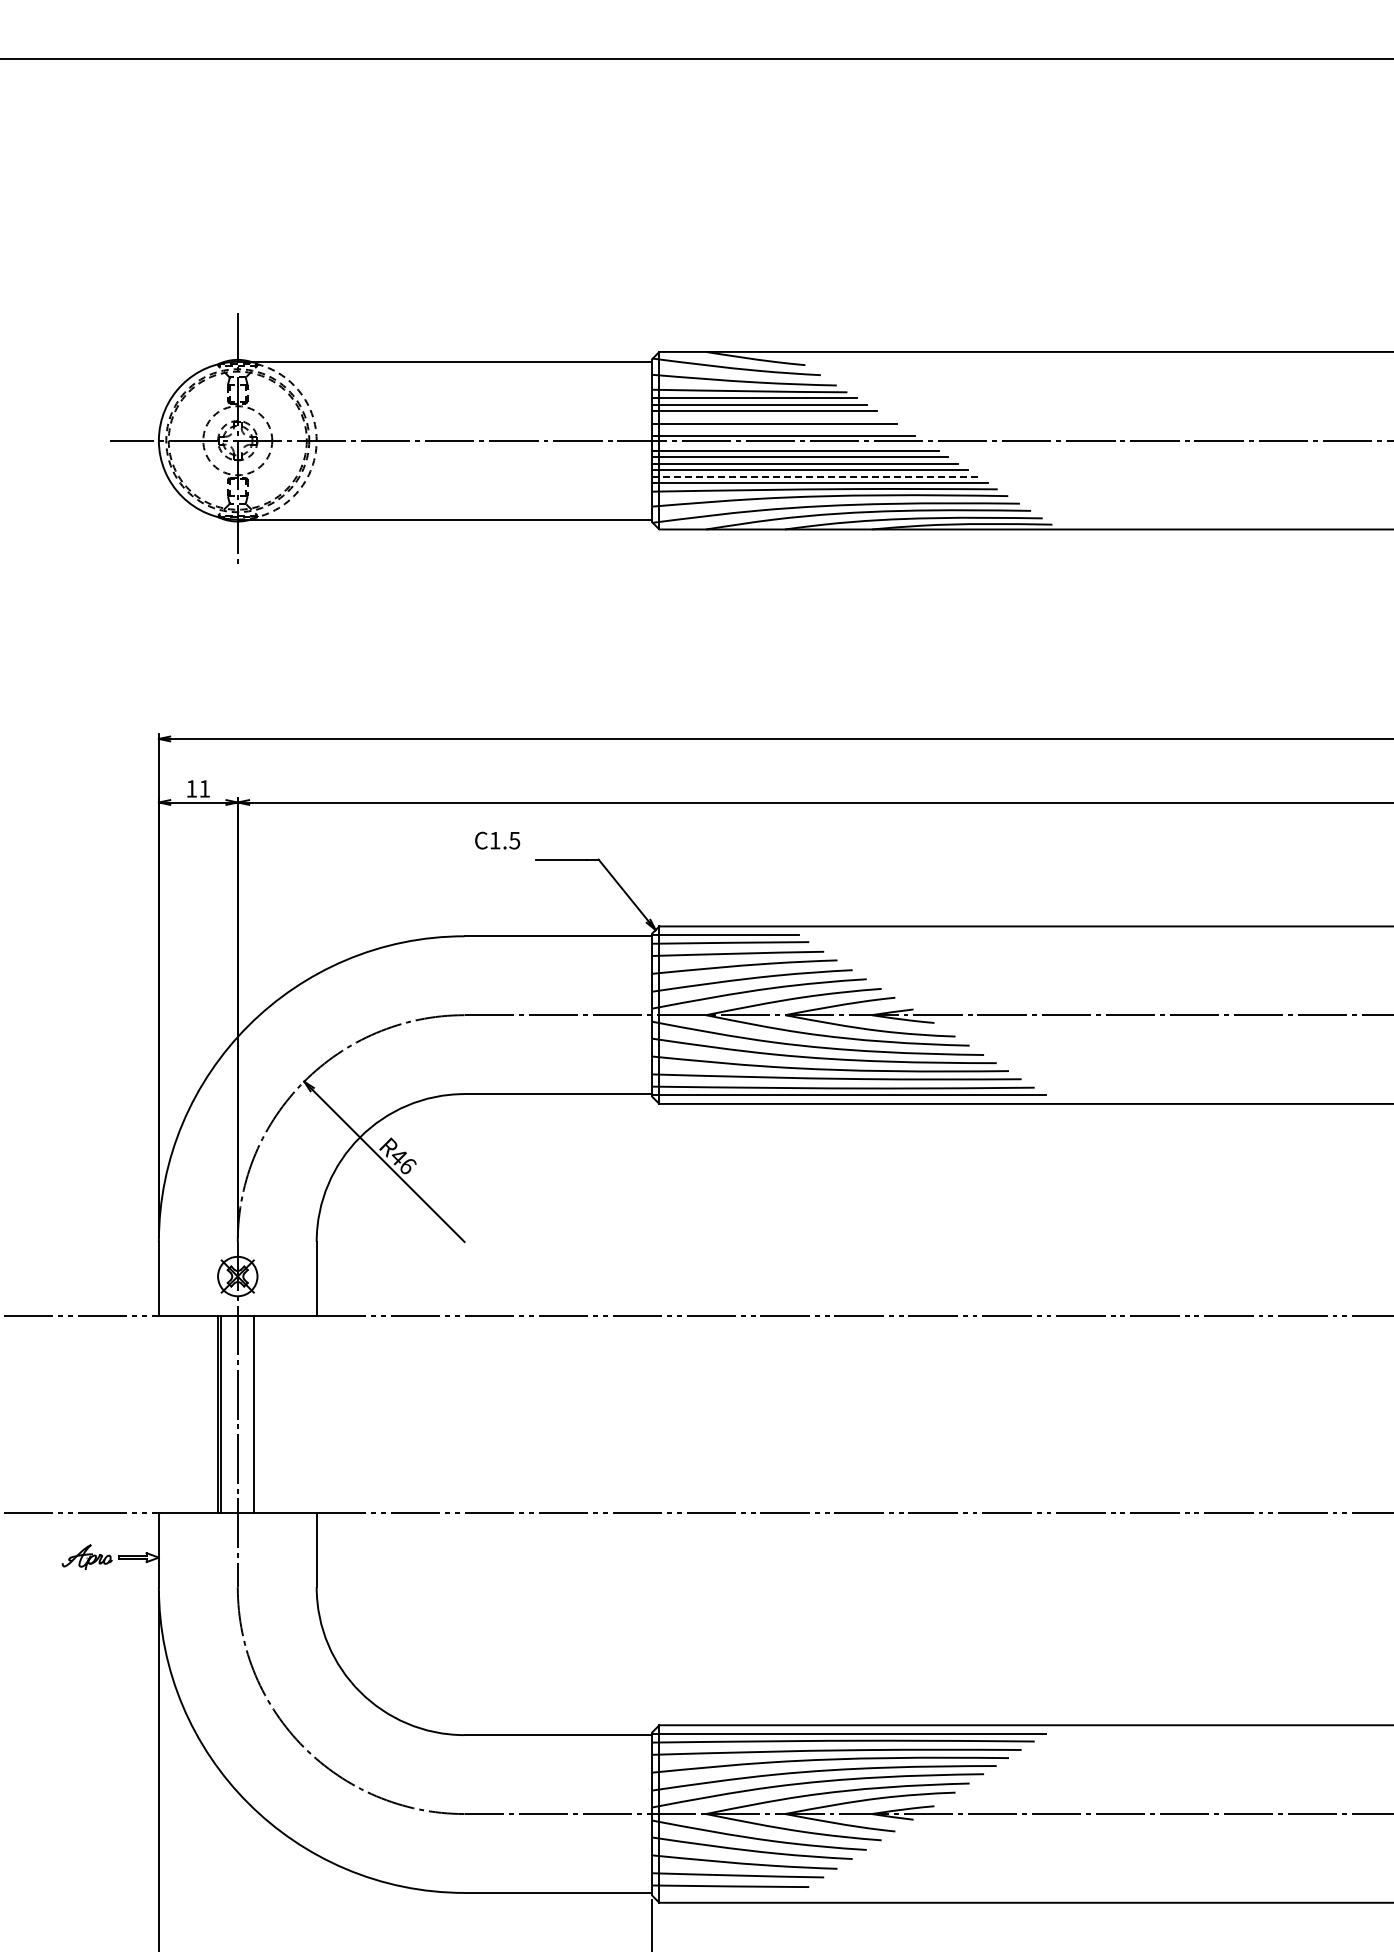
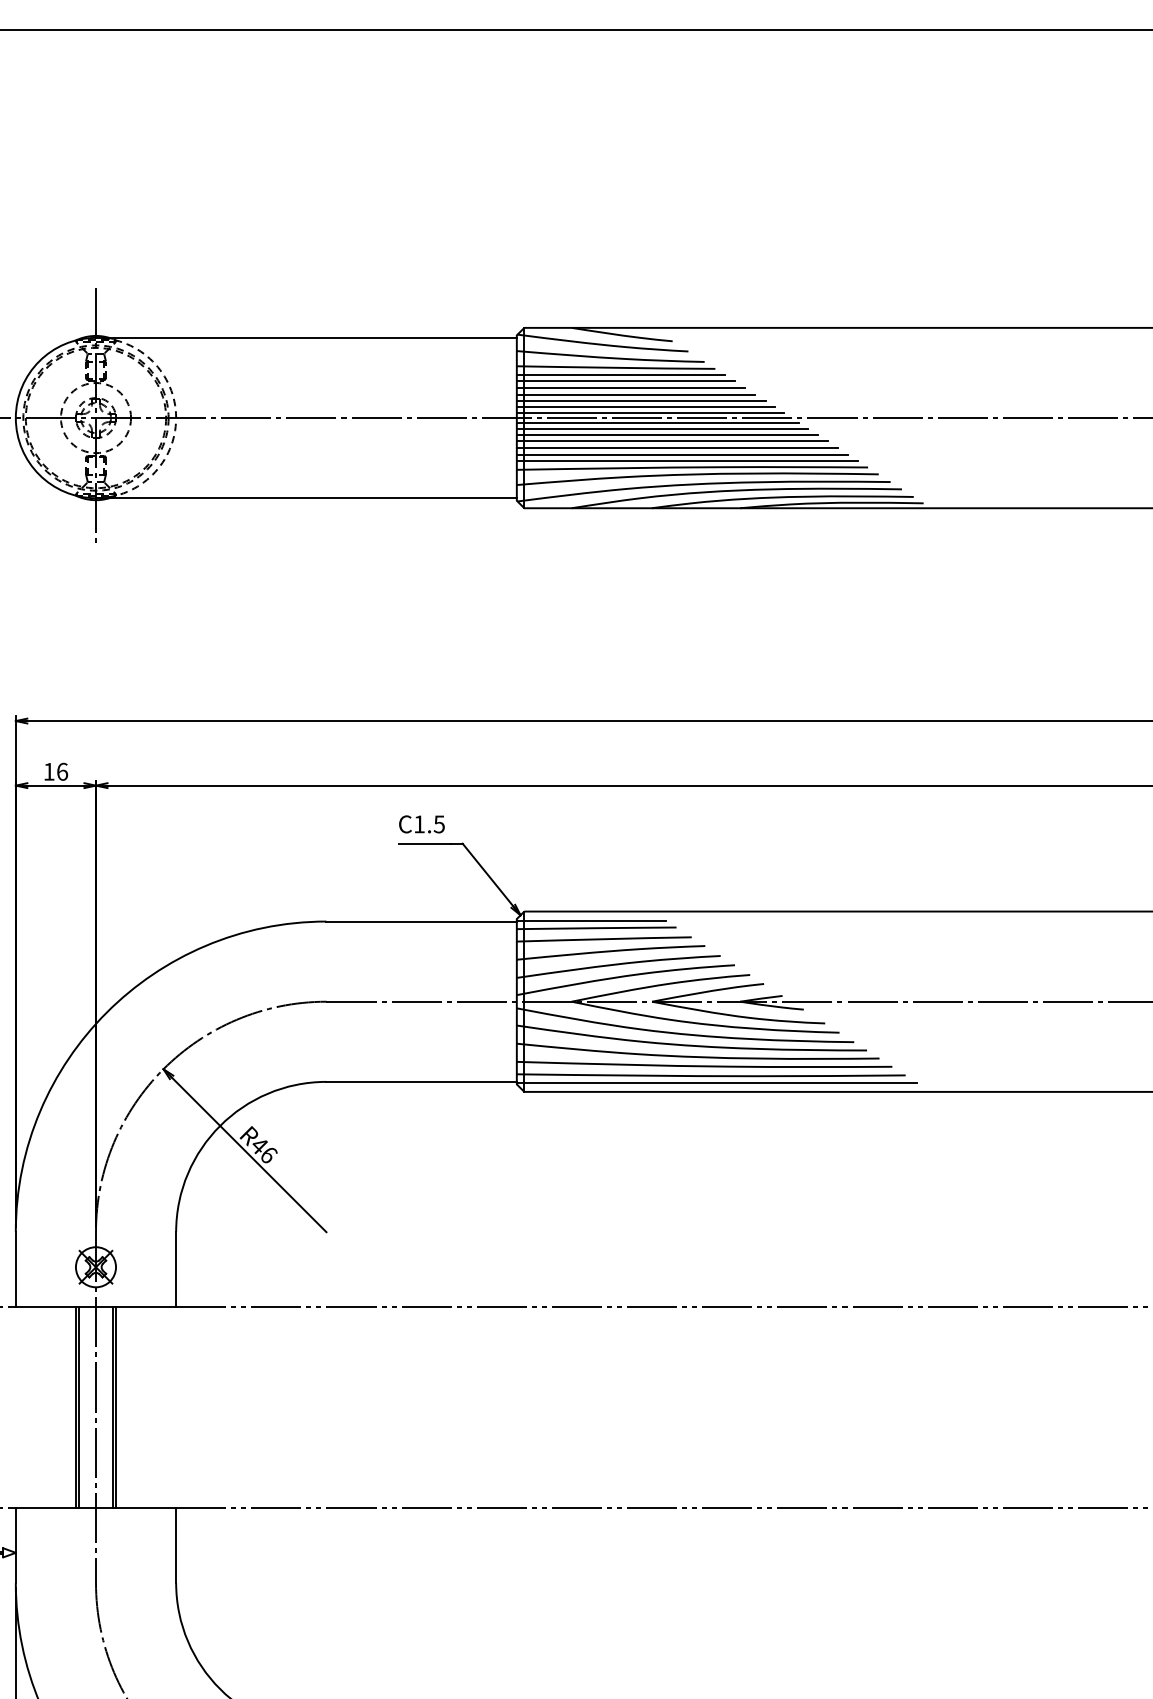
line: (769, 417) -> (636, 394), added
line: (778, 430) -> (645, 407), added
line: (790, 445) -> (657, 422), added
line: (815, 476) -> (682, 454), dashed -> solid
text: (204, 788) -> (62, 771), 11 -> 16
text: (497, 840) -> (421, 824), moved
line: (257, 1414) -> (116, 1407), added

